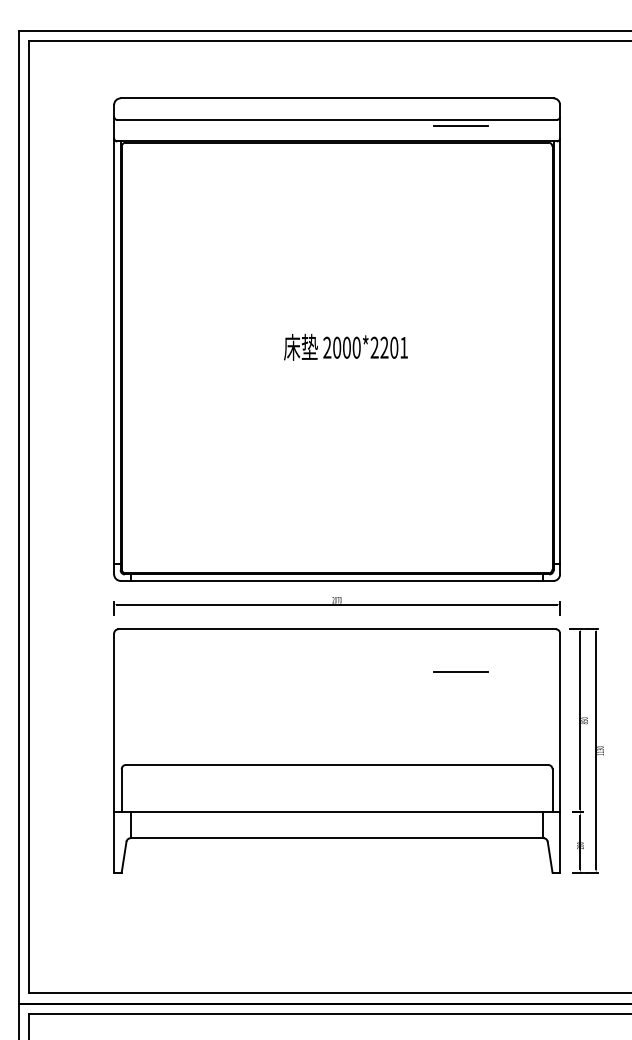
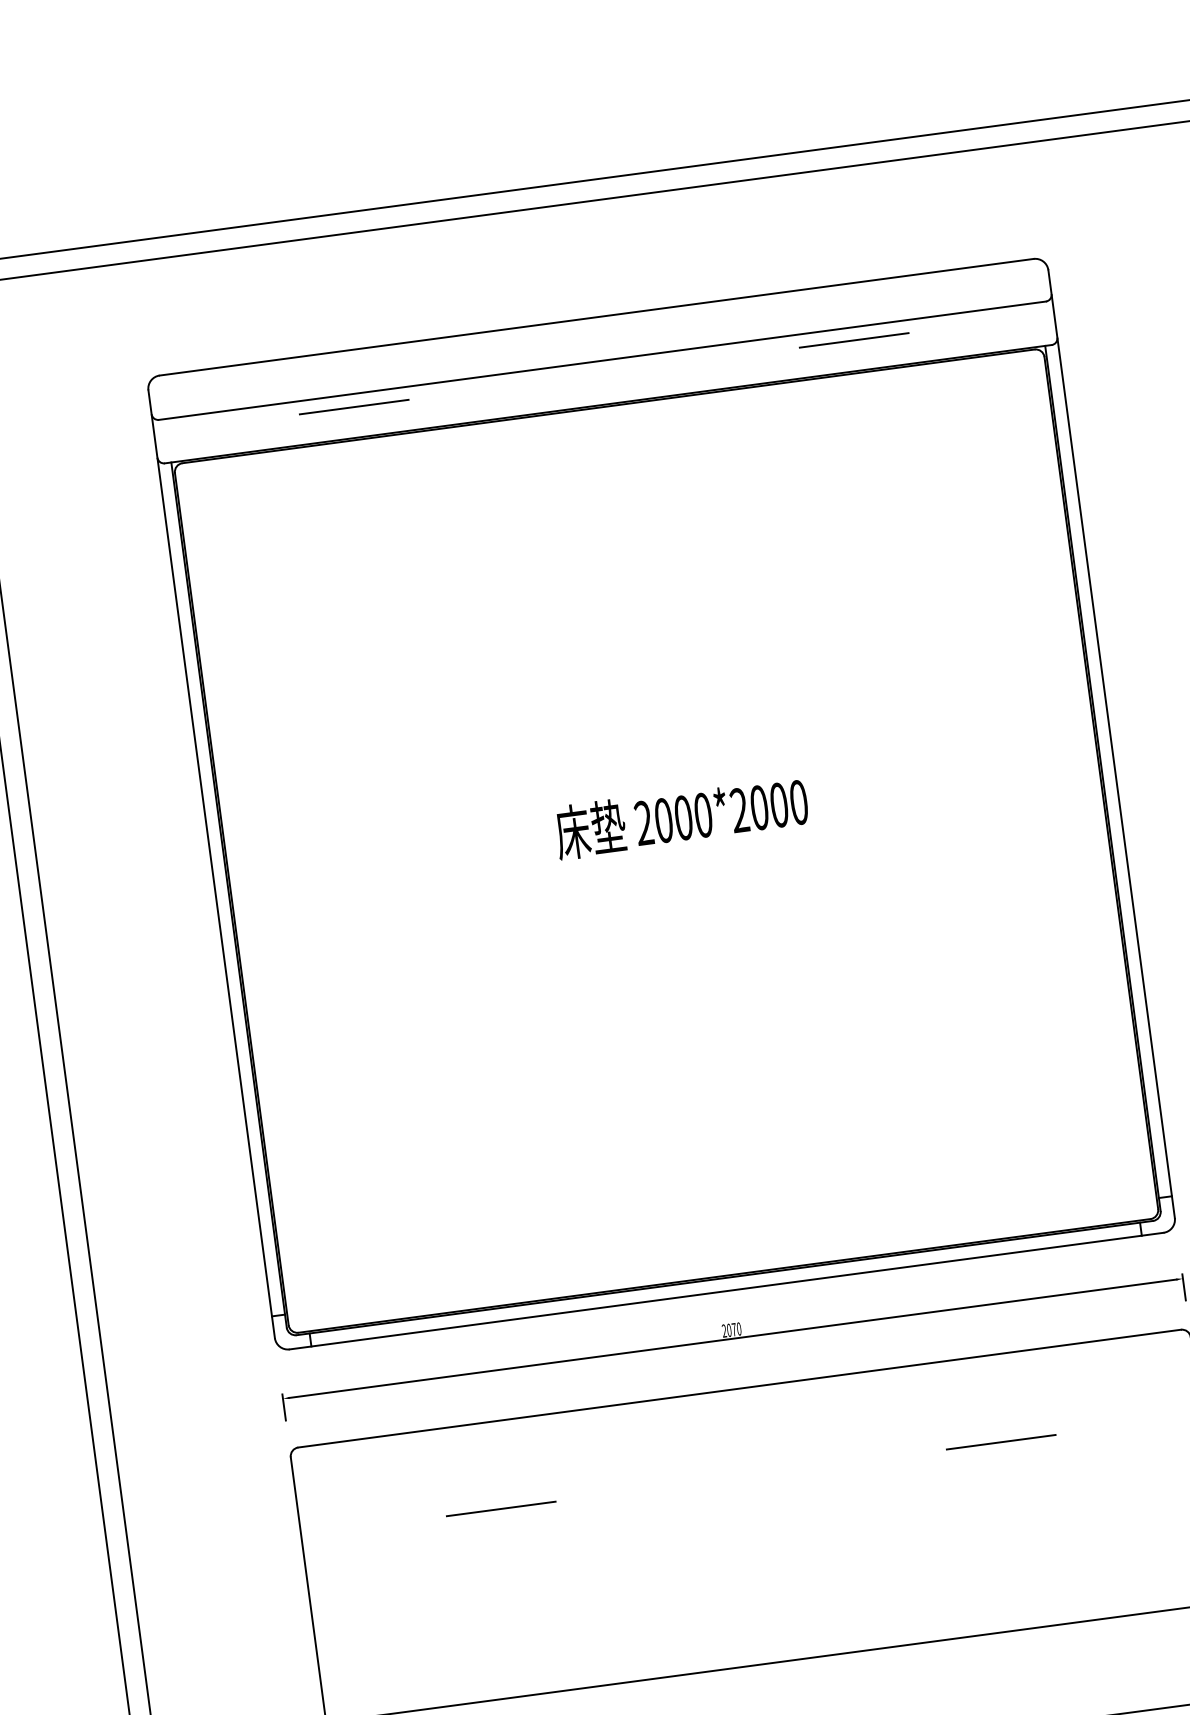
line: (213, 126) -> (354, 407), added
text: (394, 347) -> (779, 804), 2000*2201 -> 2000*2000
line: (212, 671) -> (499, 1507), added

